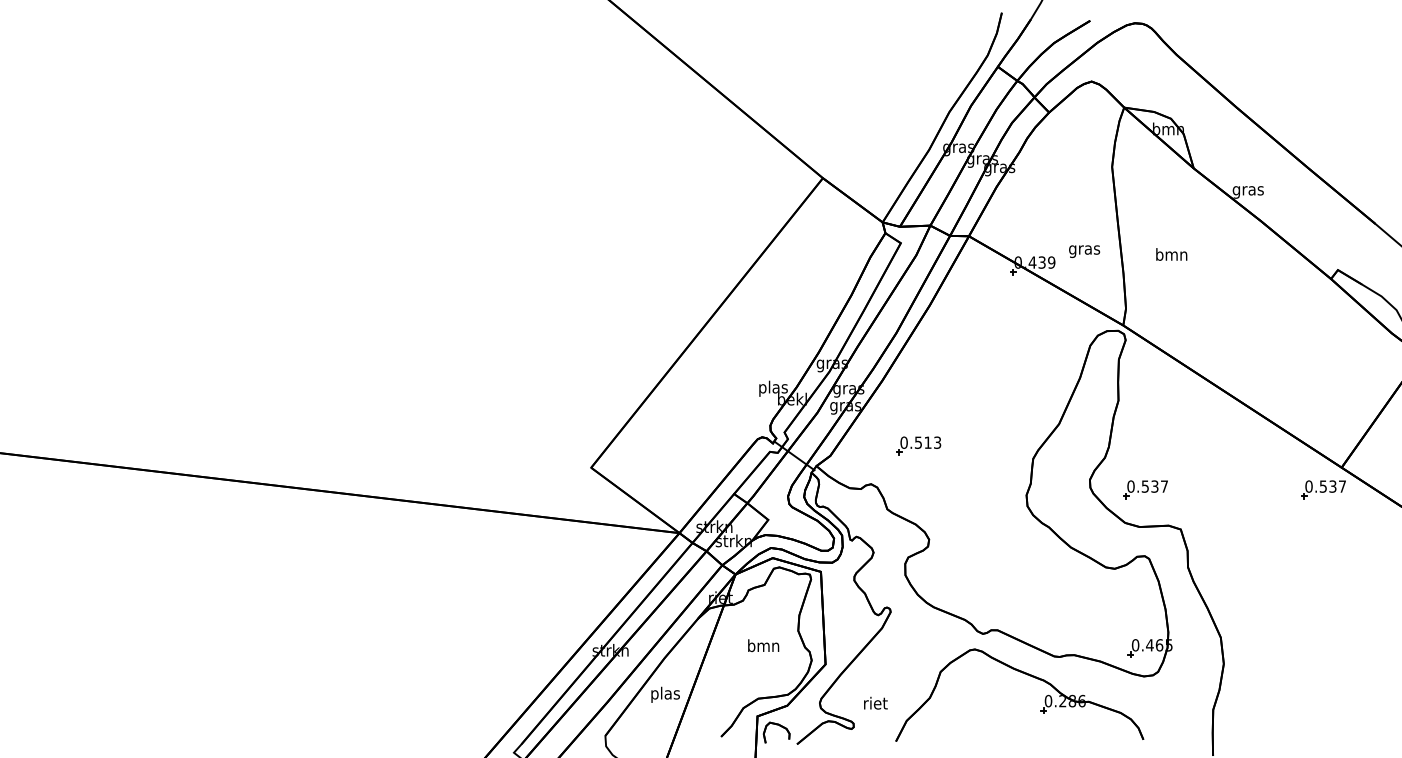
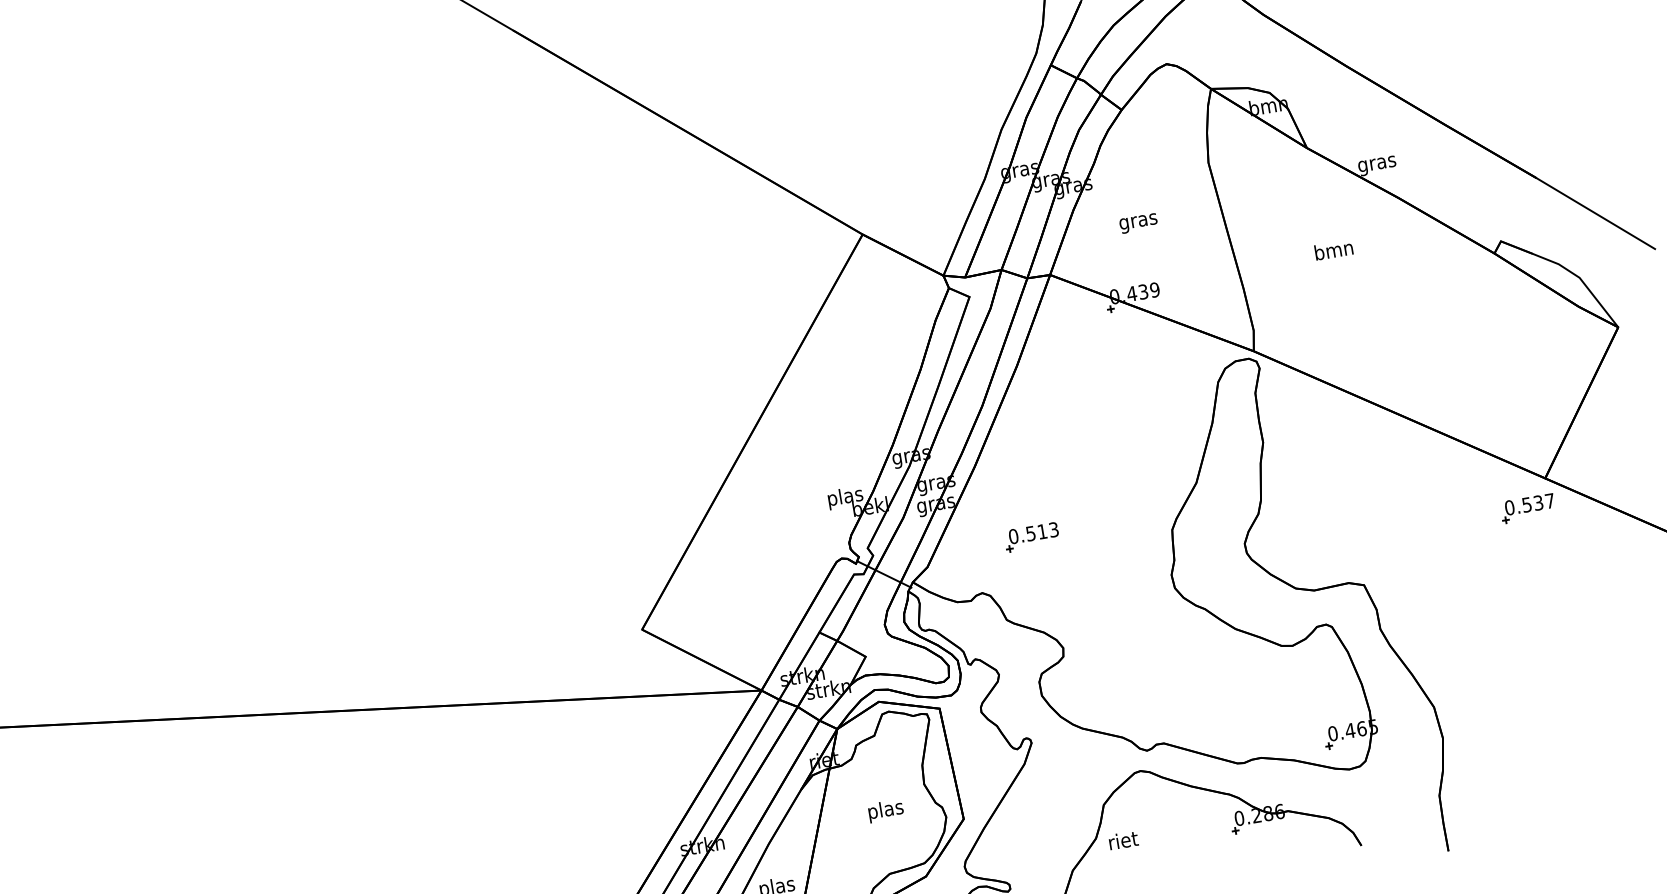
text: (1084, 251) -> (1138, 223), moved
text: (1171, 254) -> (1333, 250), moved
part: (1145, 489) -> (1313, 544), removed
text: (763, 647) -> (885, 811), bmn -> plas
text: (875, 702) -> (1122, 839), moved

